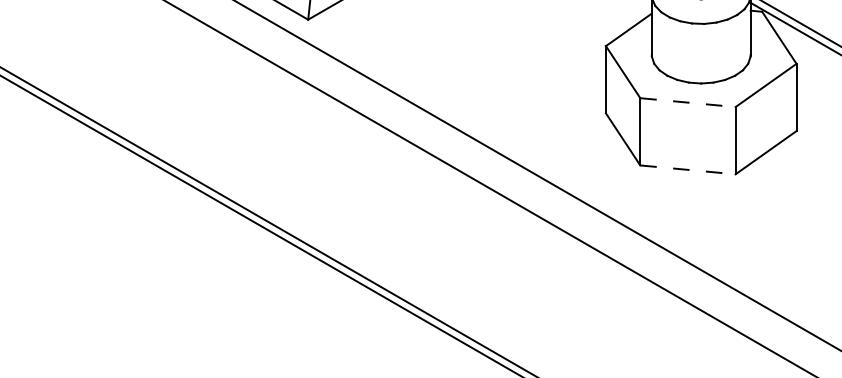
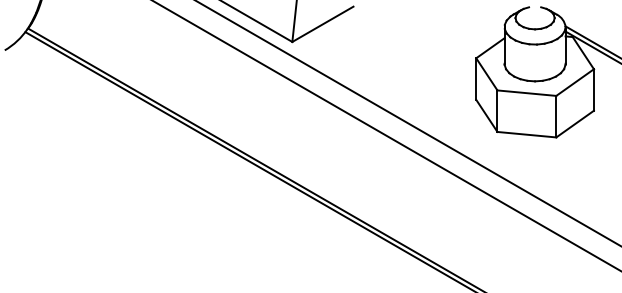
line: (687, 103) -> (526, 93), dashed -> solid
line: (687, 169) -> (526, 134), dashed -> solid

